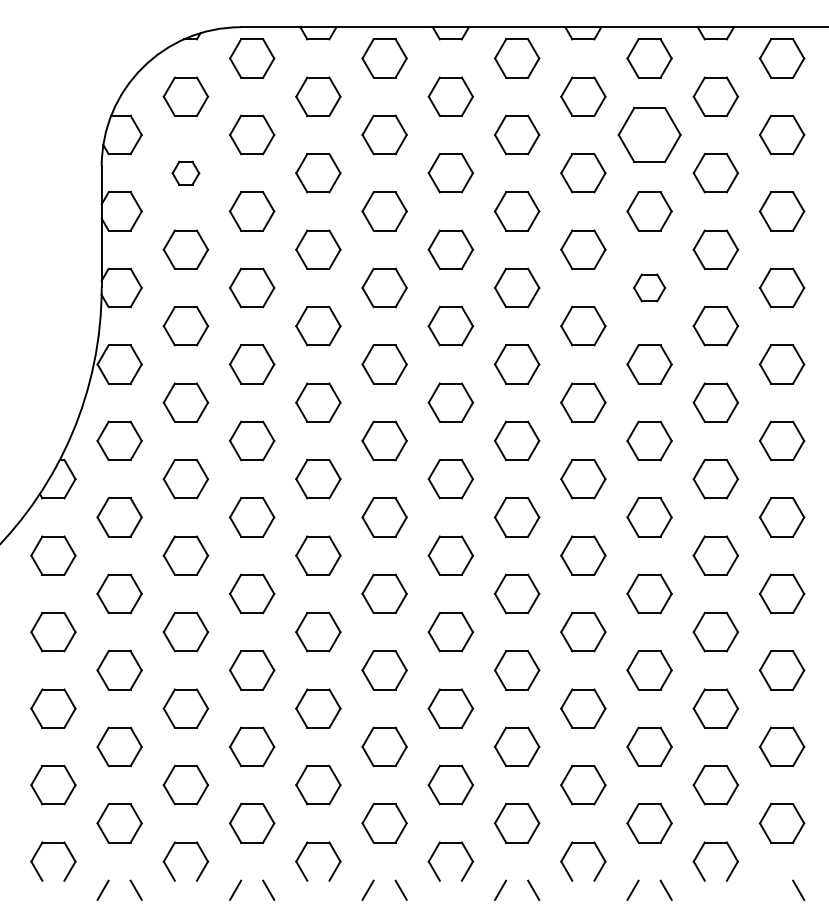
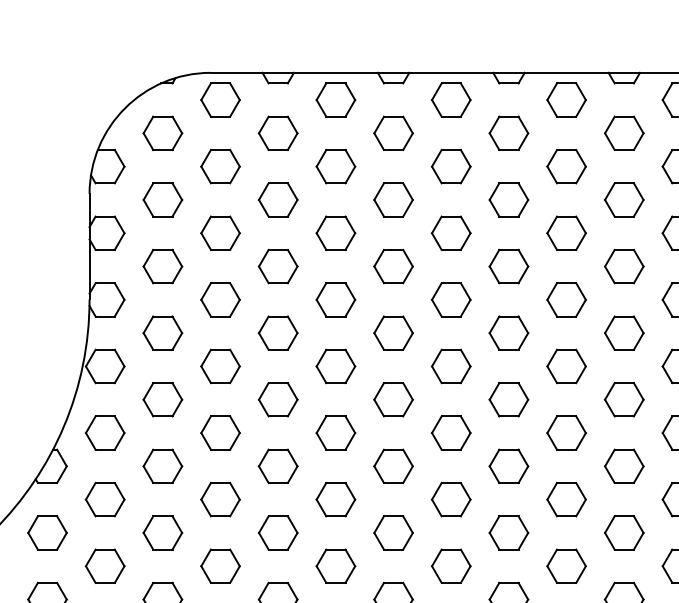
part: (649, 134) -> (566, 166), size x0.71
part: (185, 173) -> (162, 200), size x1.67
part: (649, 287) -> (566, 299), size x1.43

